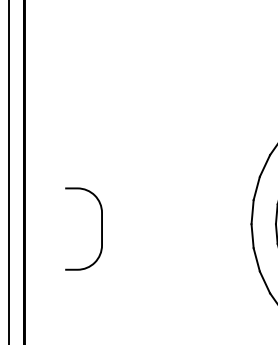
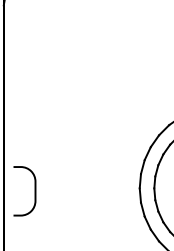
curve: (100, 229) -> (34, 191), moved

